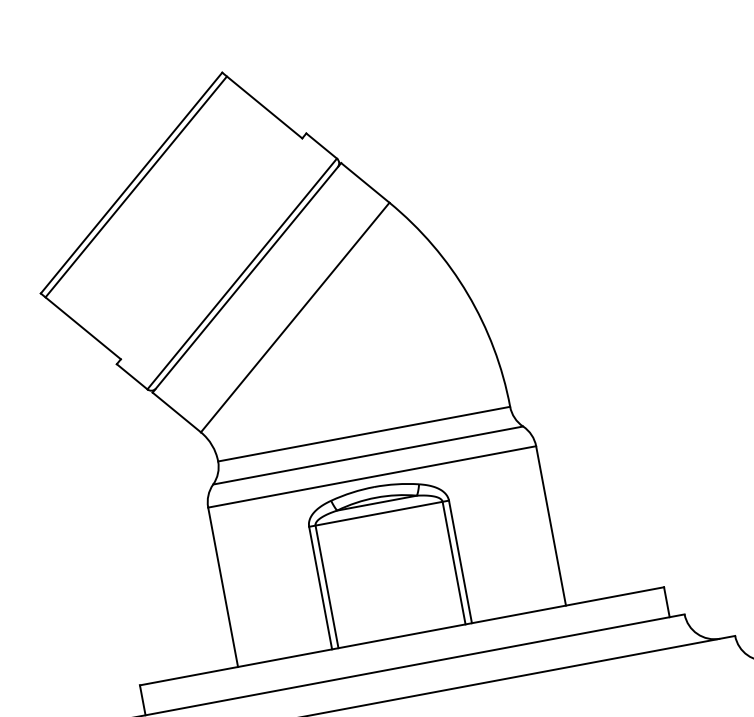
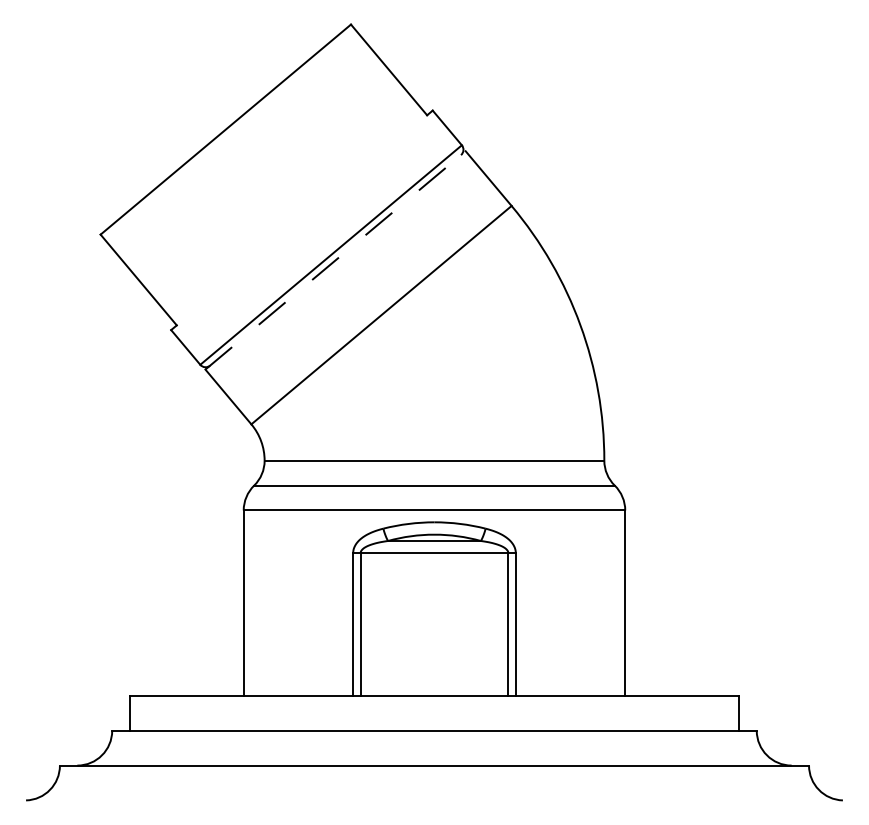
line: (136, 186) -> (230, 134), removed
line: (246, 277) -> (335, 260), solid -> dashed

